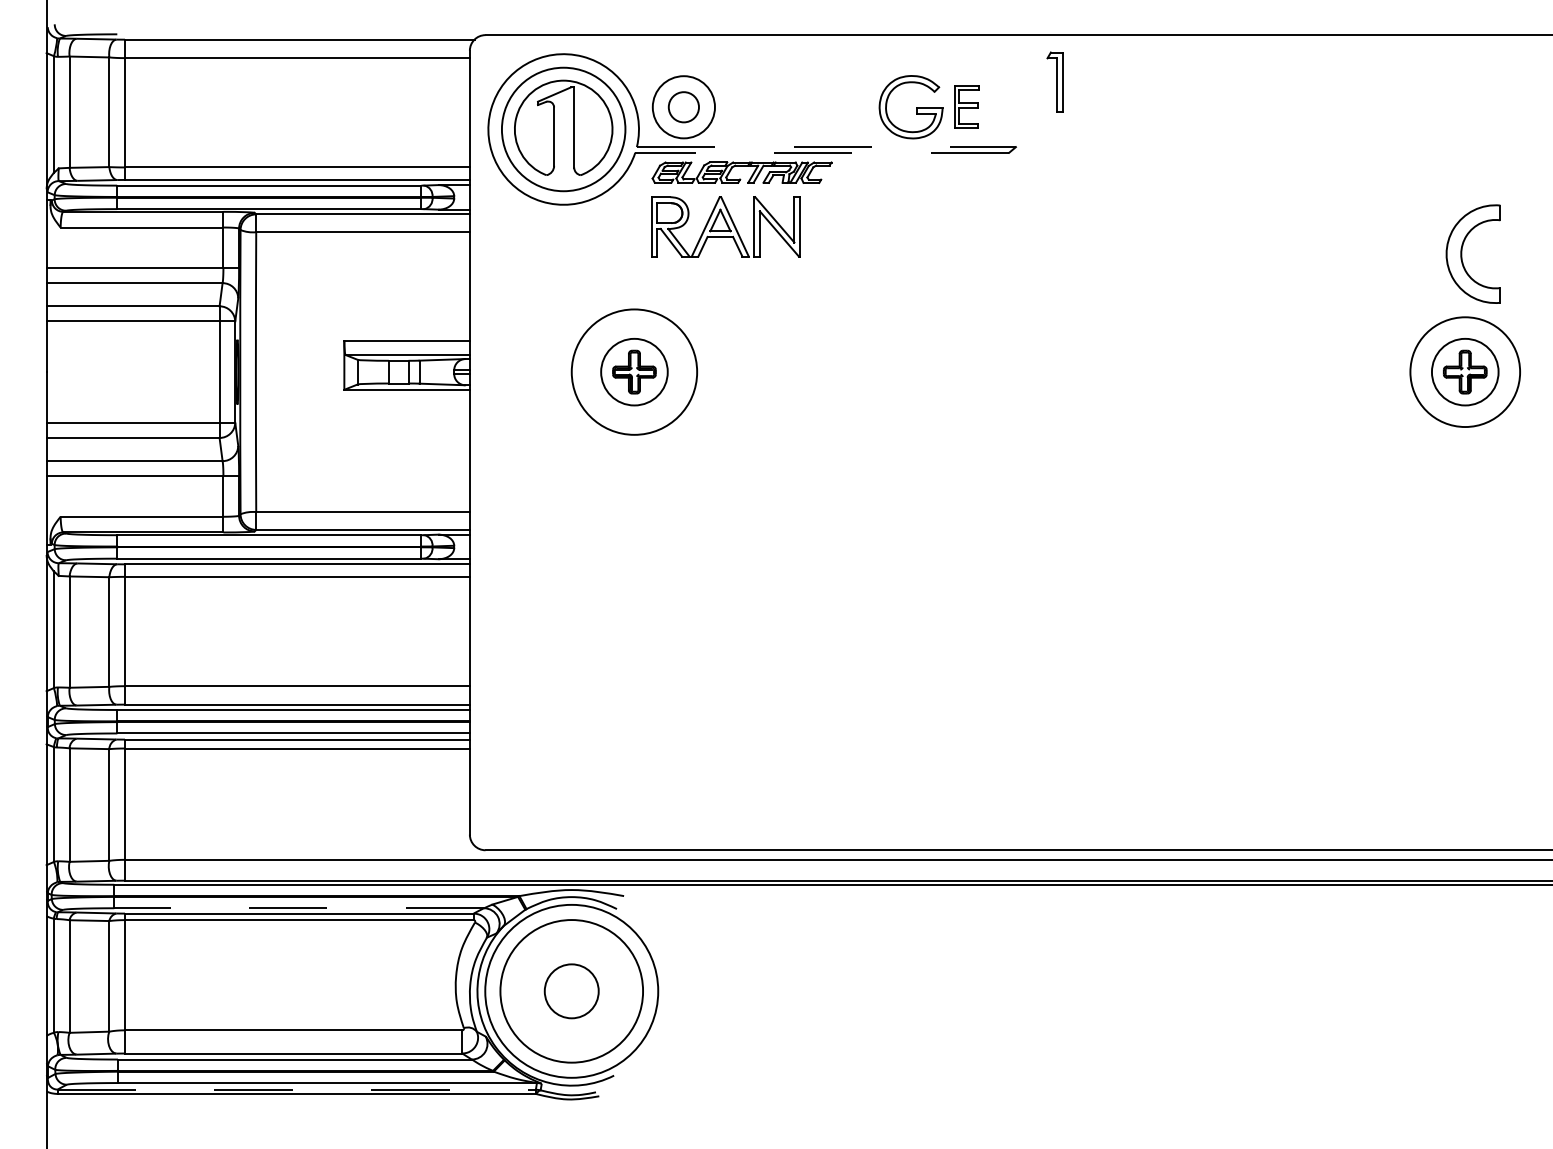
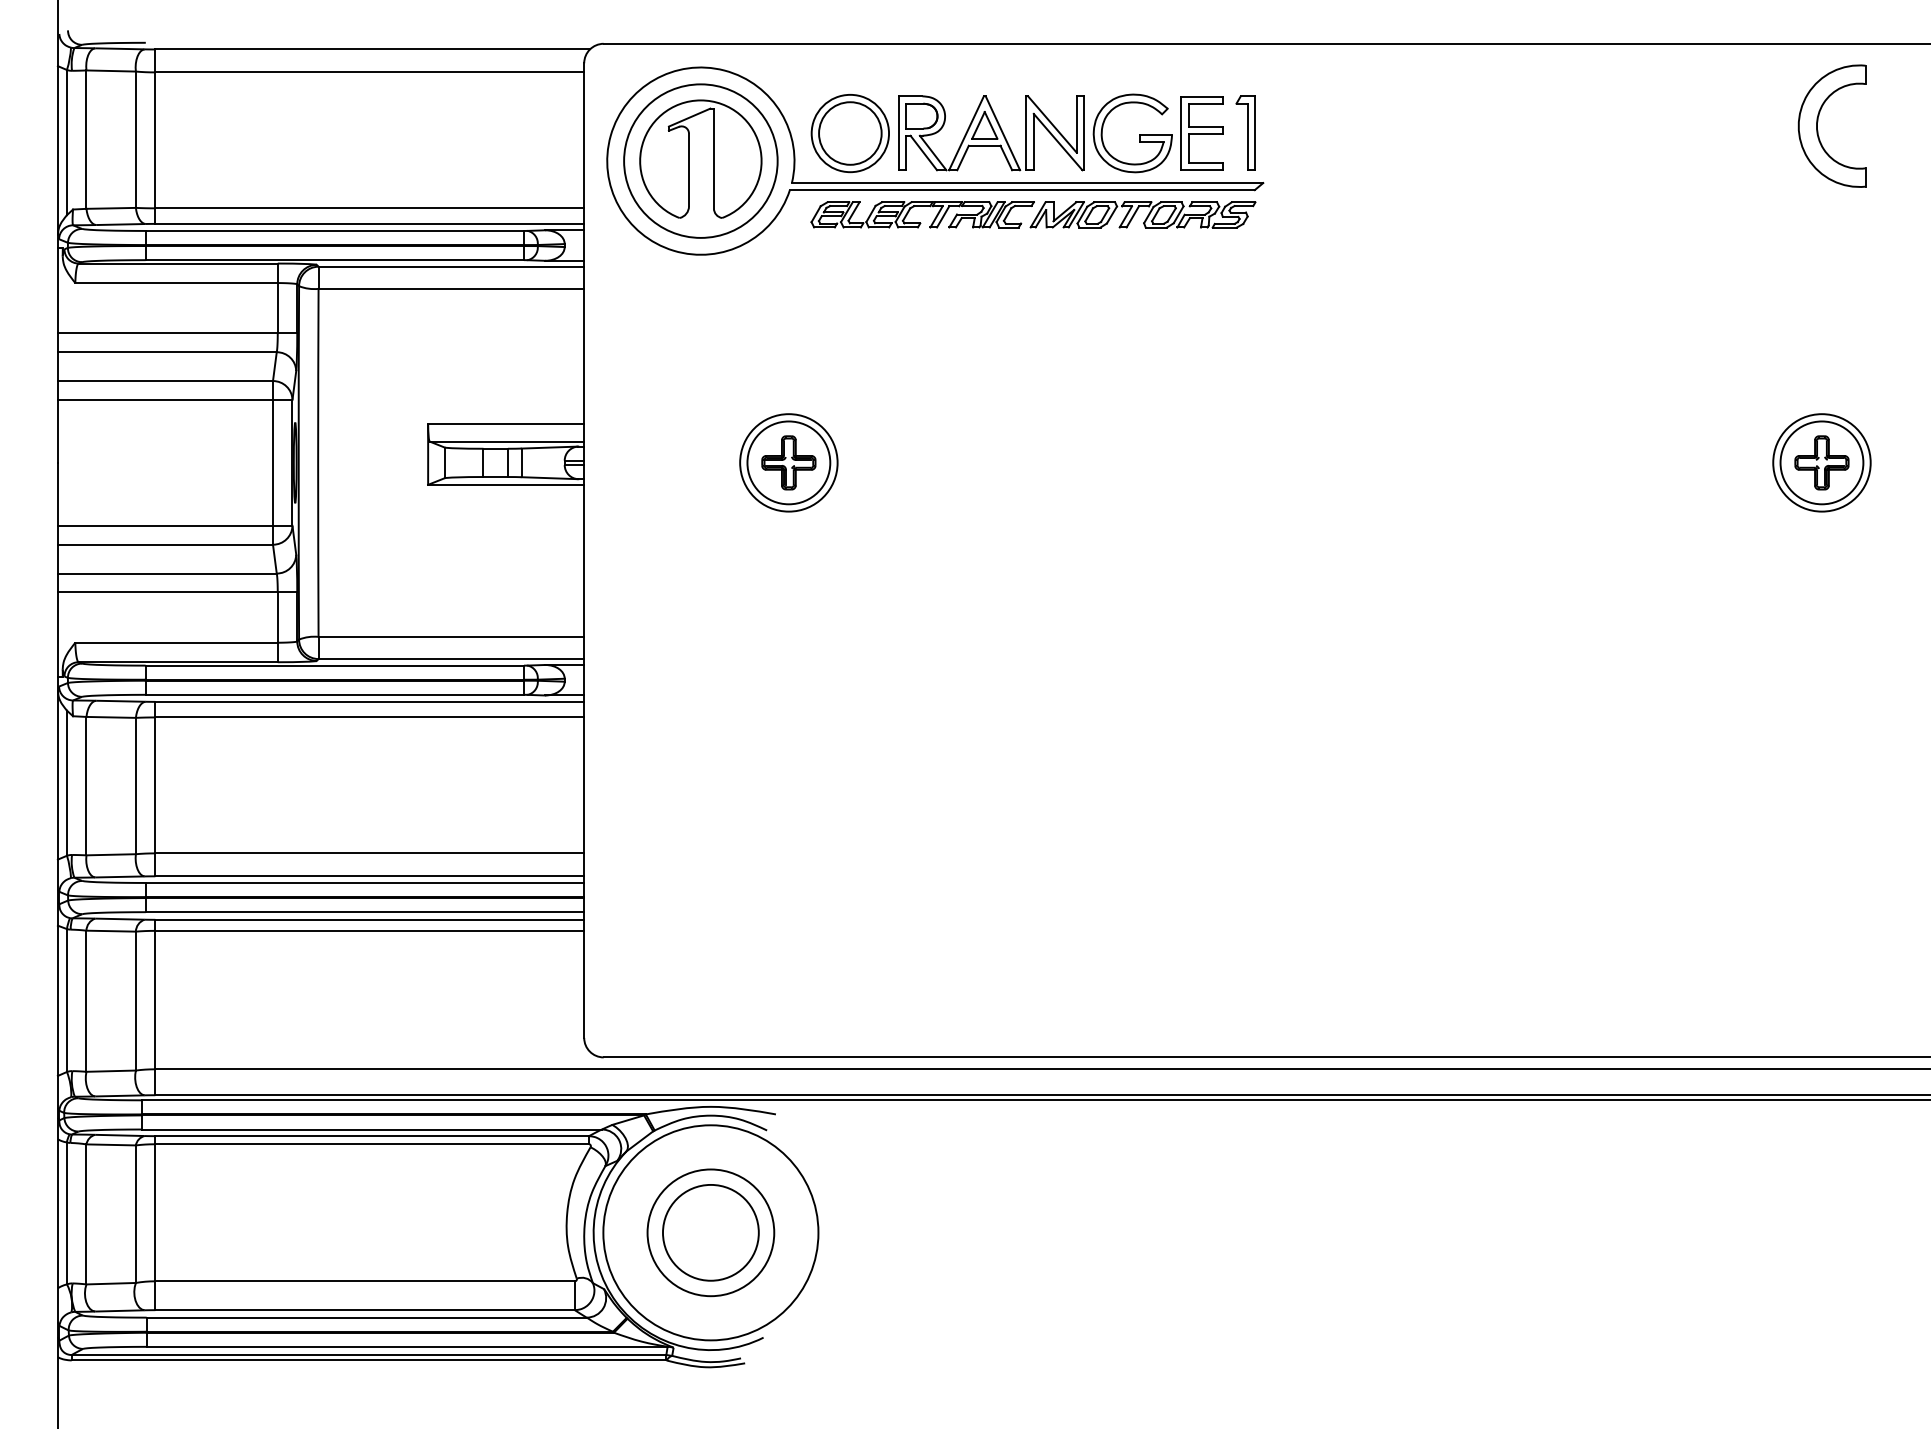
part: (1054, 81) -> (1245, 132), moved
circle: (684, 107) -> (850, 133), size x1.67
part: (966, 107) -> (1201, 133), size x1.43
line: (826, 147) -> (1027, 183), dashed -> solid
line: (821, 153) -> (1021, 190), dashed -> solid
part: (918, 172) -> (1142, 214), added
part: (725, 227) -> (991, 133), moved
part: (1462, 250) -> (1818, 121), moved
circle: (634, 371) -> (788, 462), size x0.62
circle: (1464, 371) -> (1821, 462), size x0.71
line: (298, 908) -> (371, 1129), dashed -> solid
circle: (571, 991) -> (710, 1232), size x0.71
circle: (571, 991) -> (710, 1232), size x1.43
line: (297, 1089) -> (369, 1355), dashed -> solid

